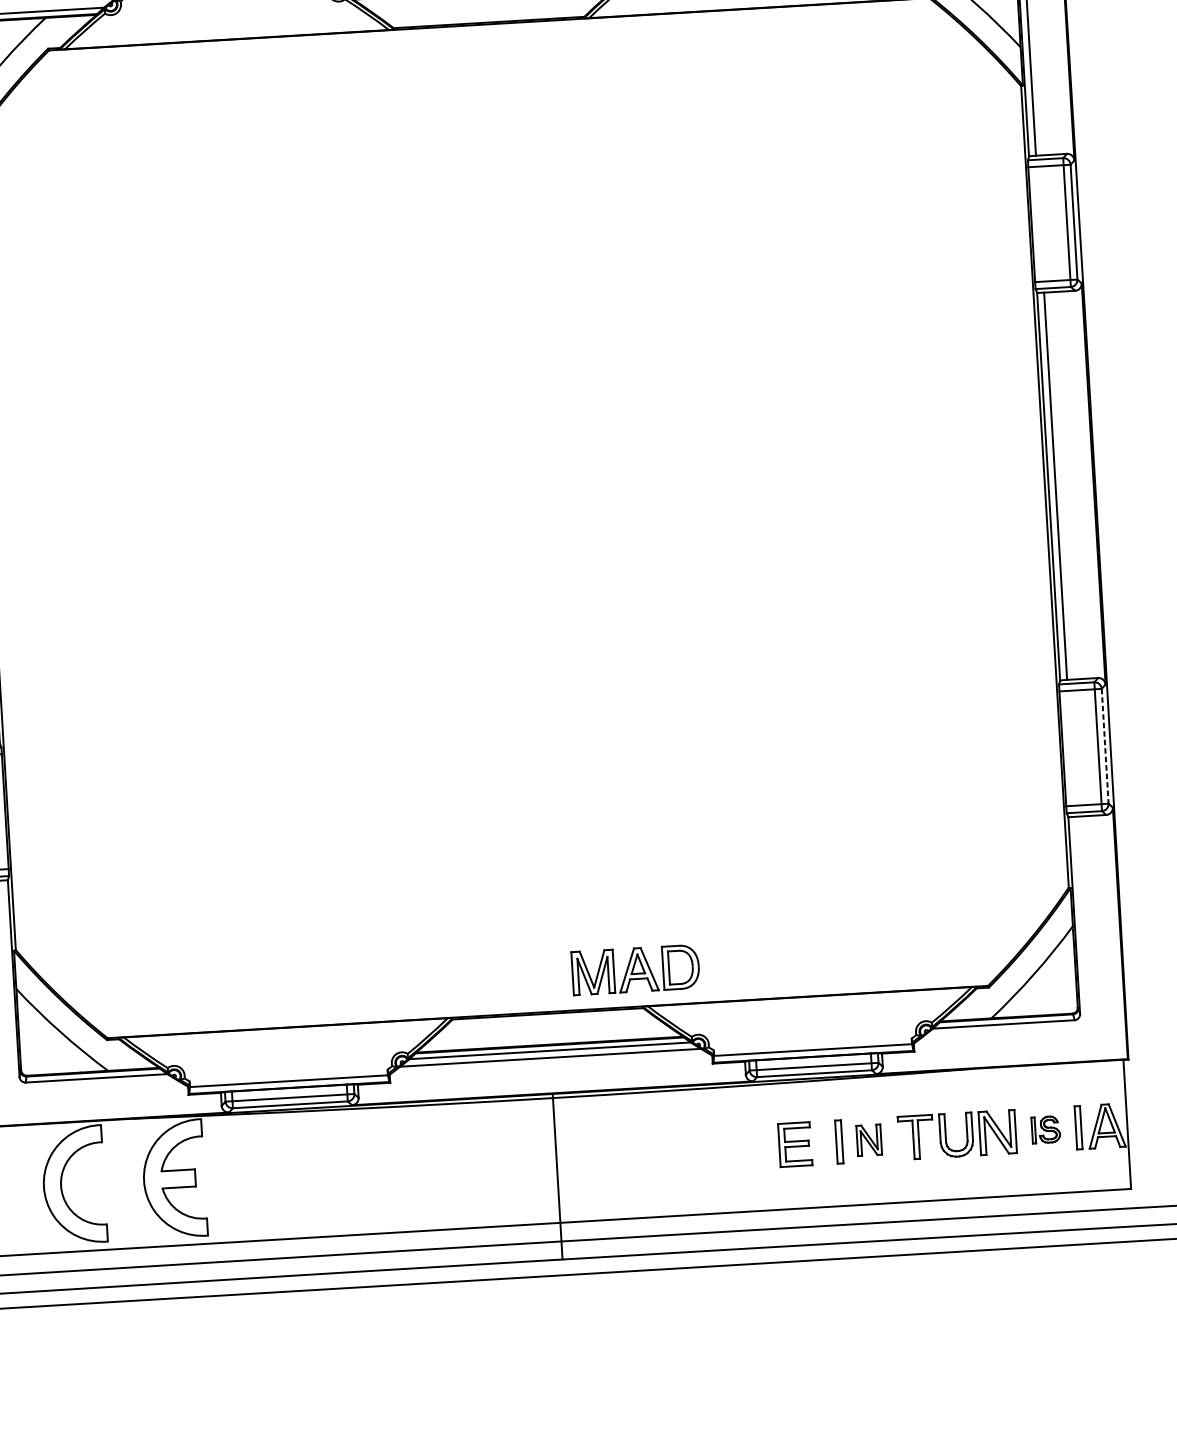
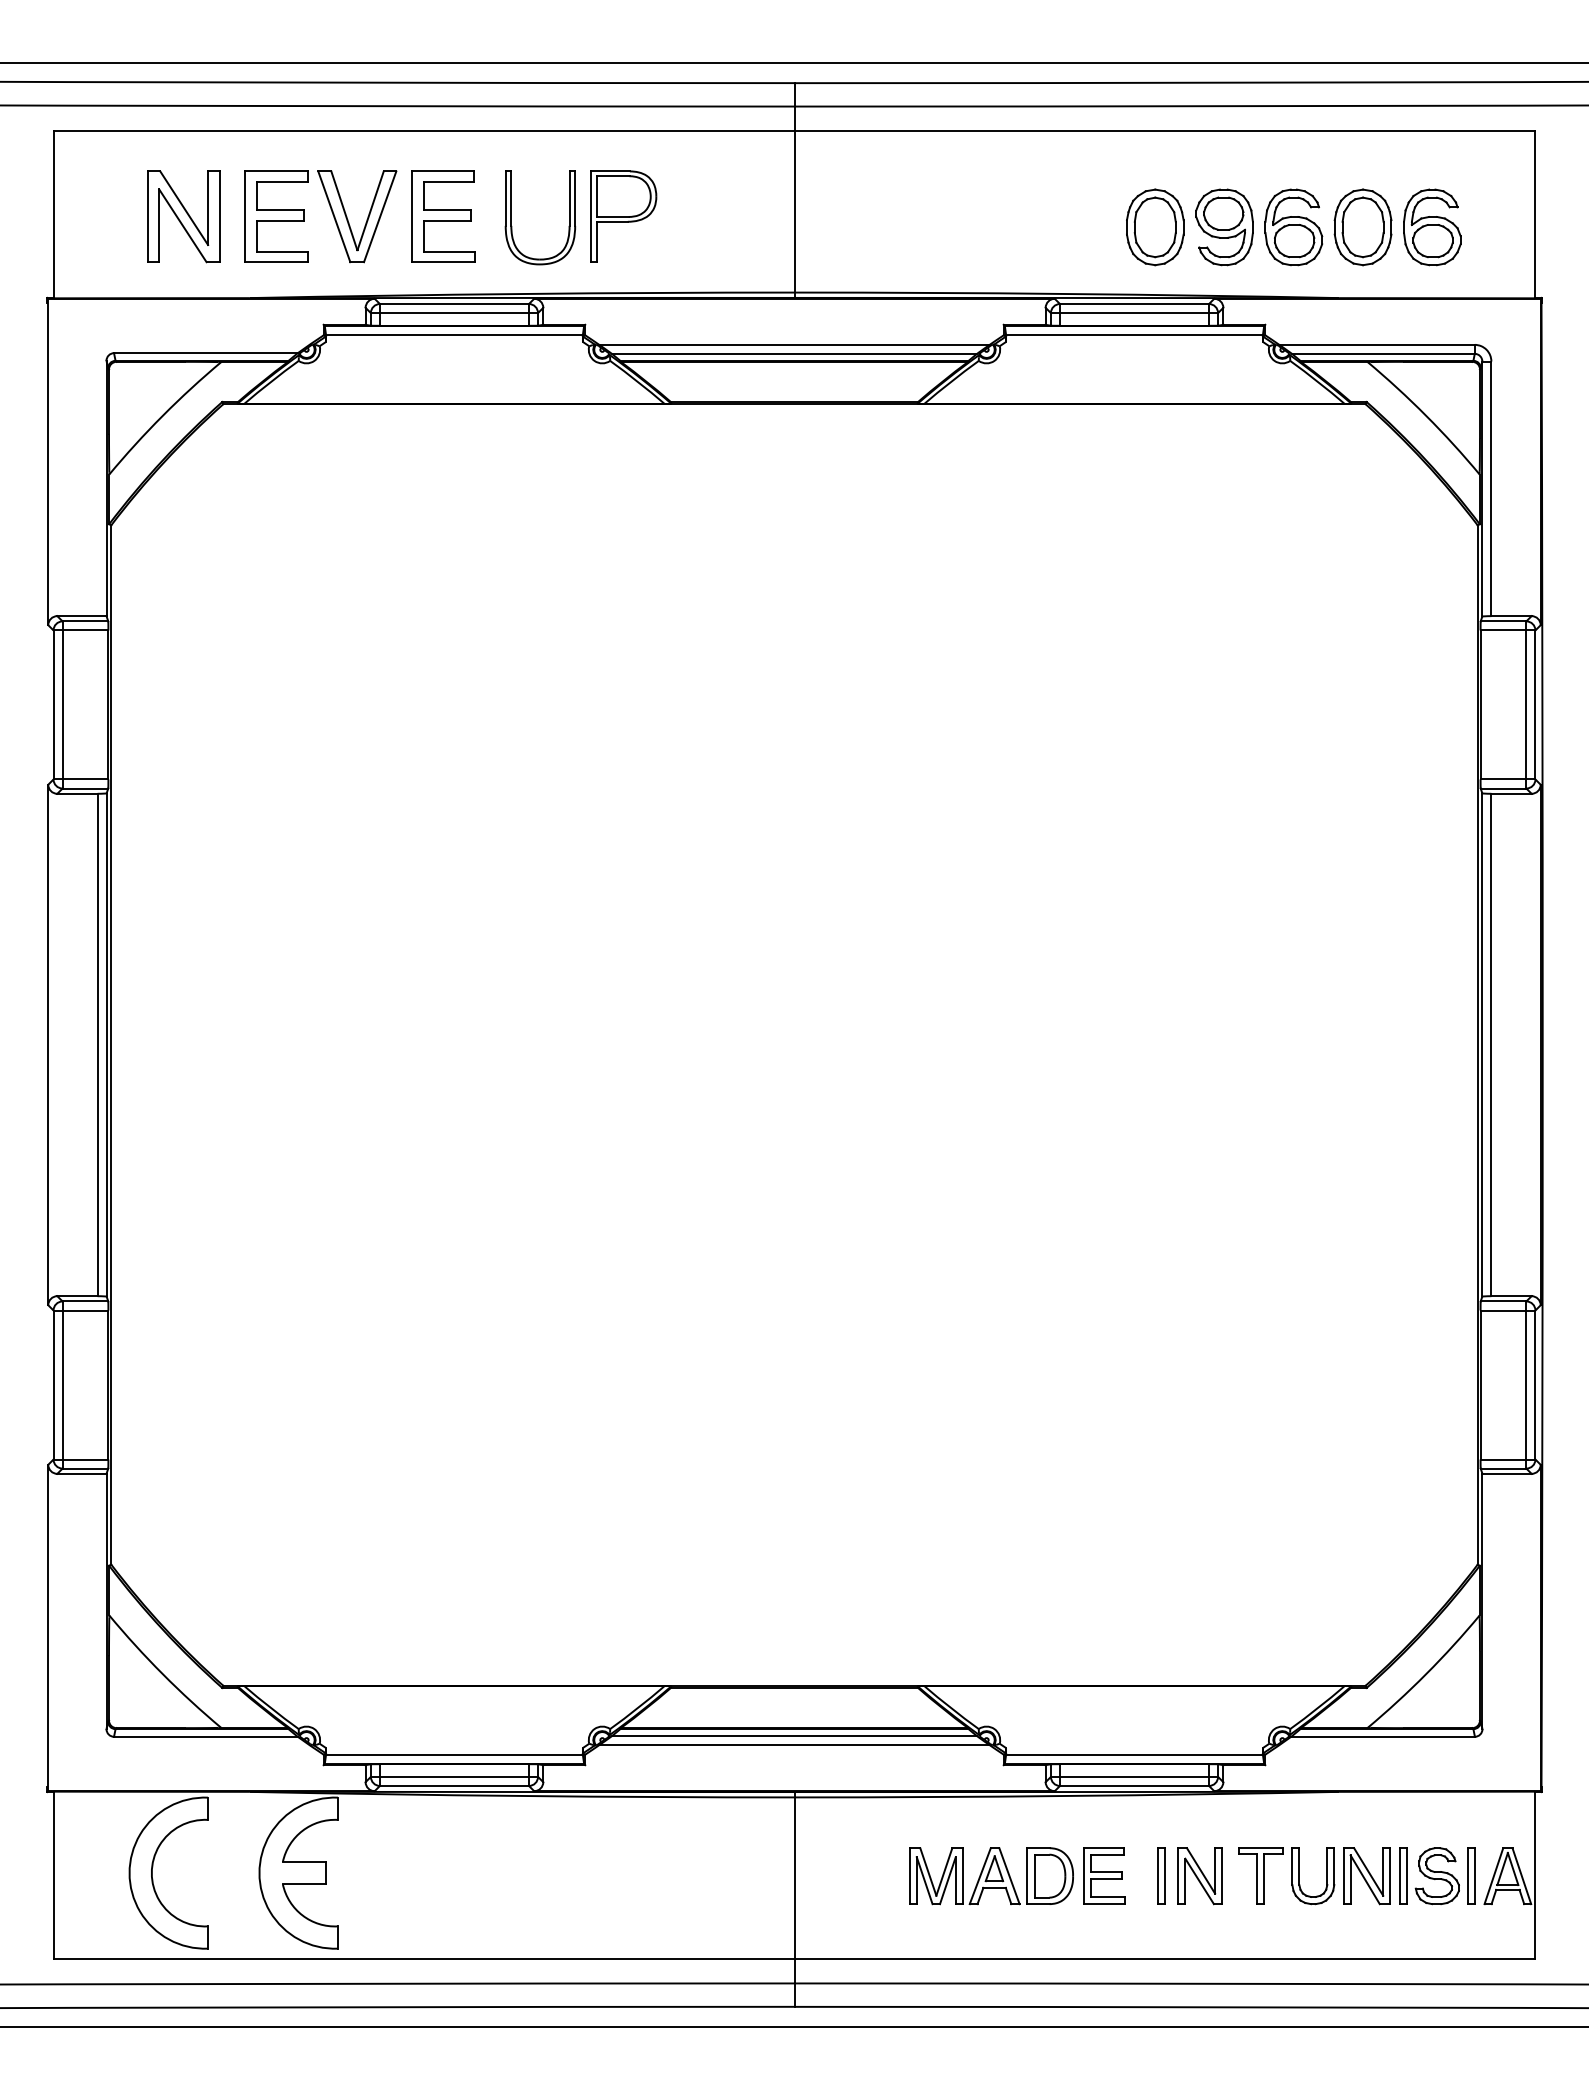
line: (1105, 746) -> (1535, 1385), dashed -> solid
part: (635, 970) -> (991, 1876), moved
part: (1046, 1129) -> (1429, 1876), size x1.67
part: (868, 1140) -> (1199, 1876), size x1.43

